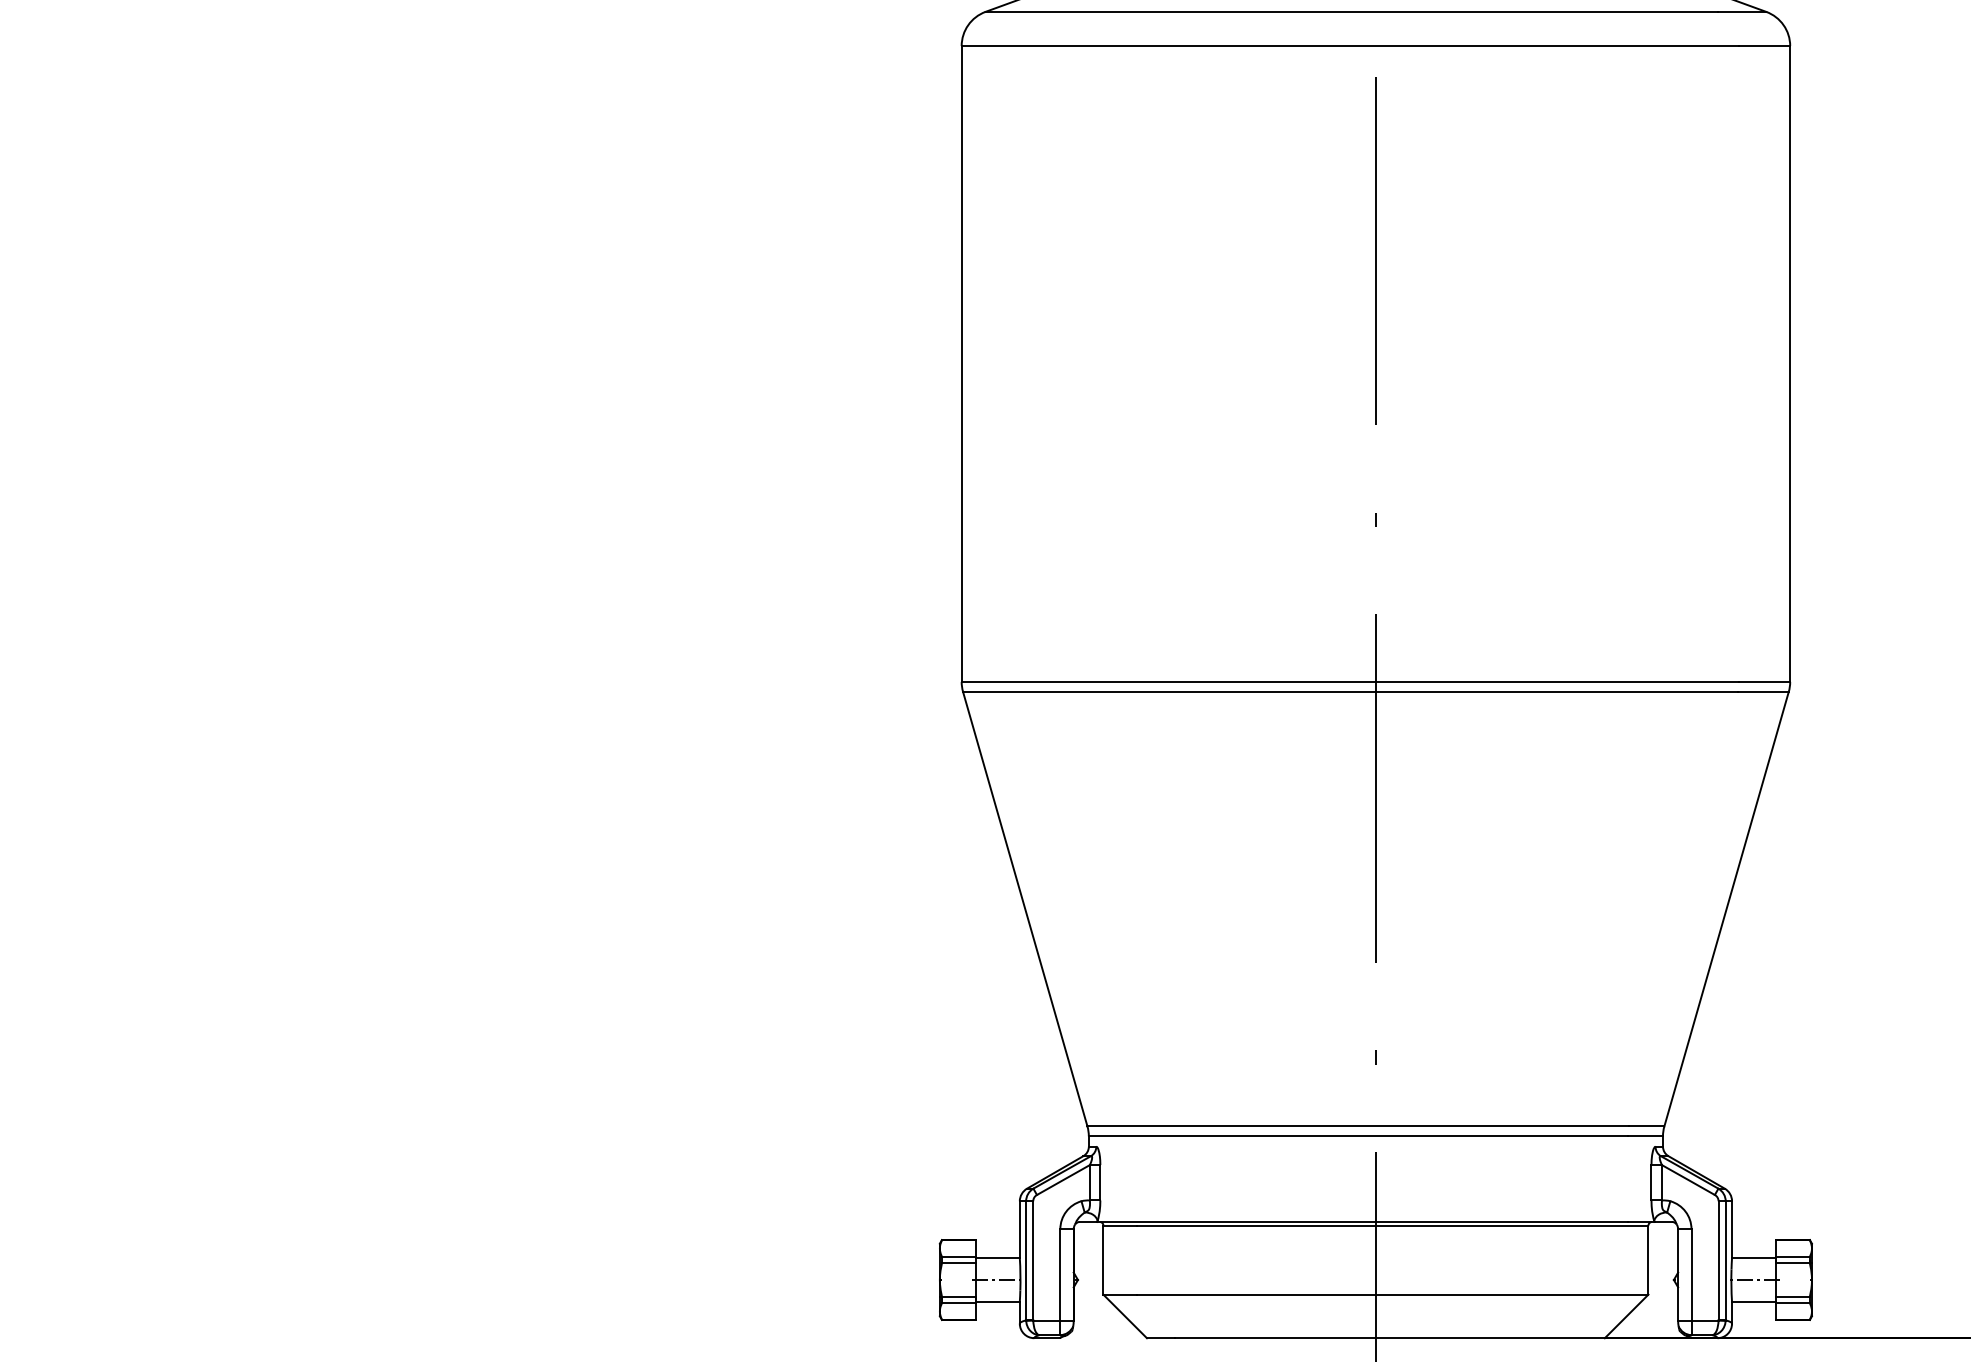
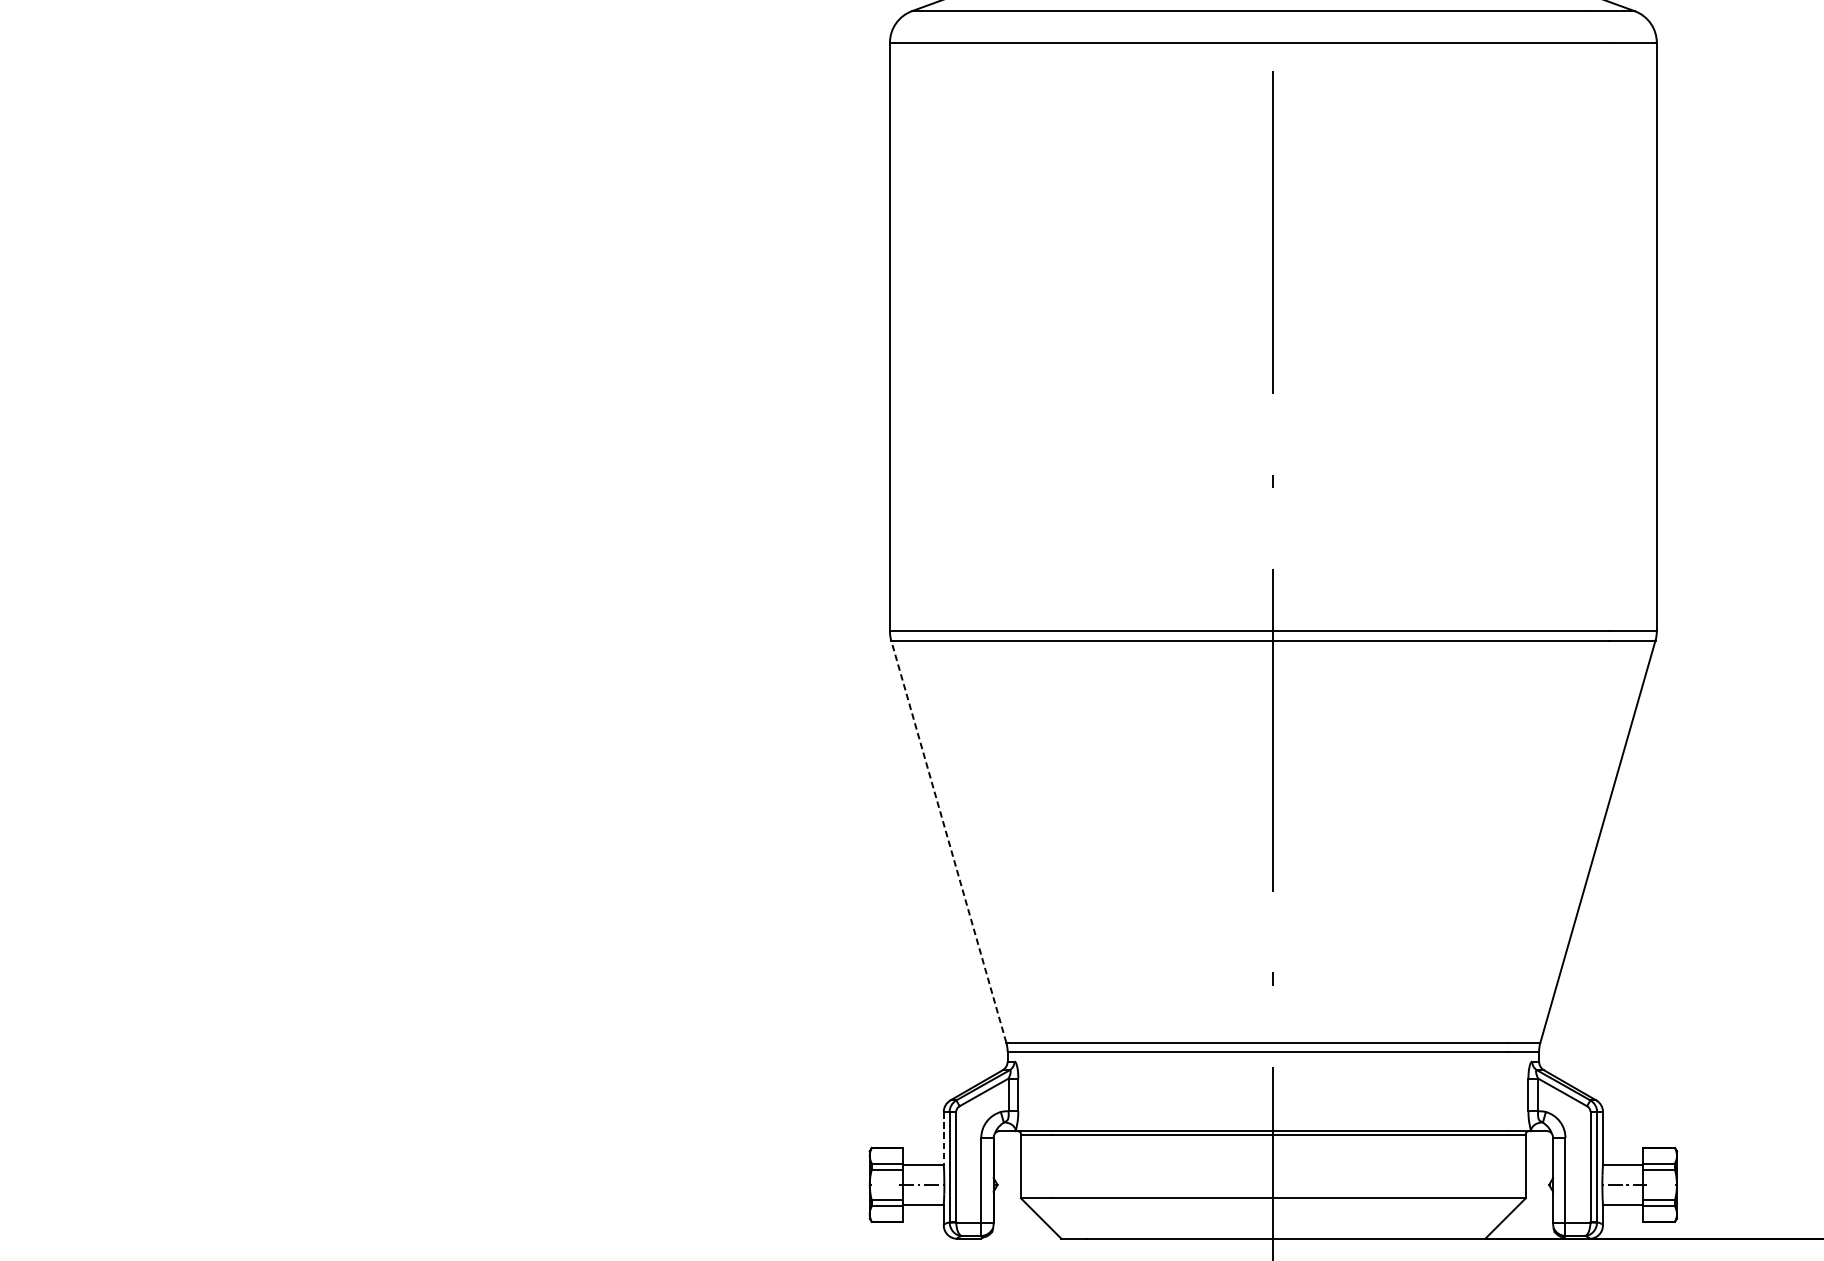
line: (1025, 909) -> (949, 841), solid -> dashed
line: (1019, 1230) -> (943, 1139), solid -> dashed

